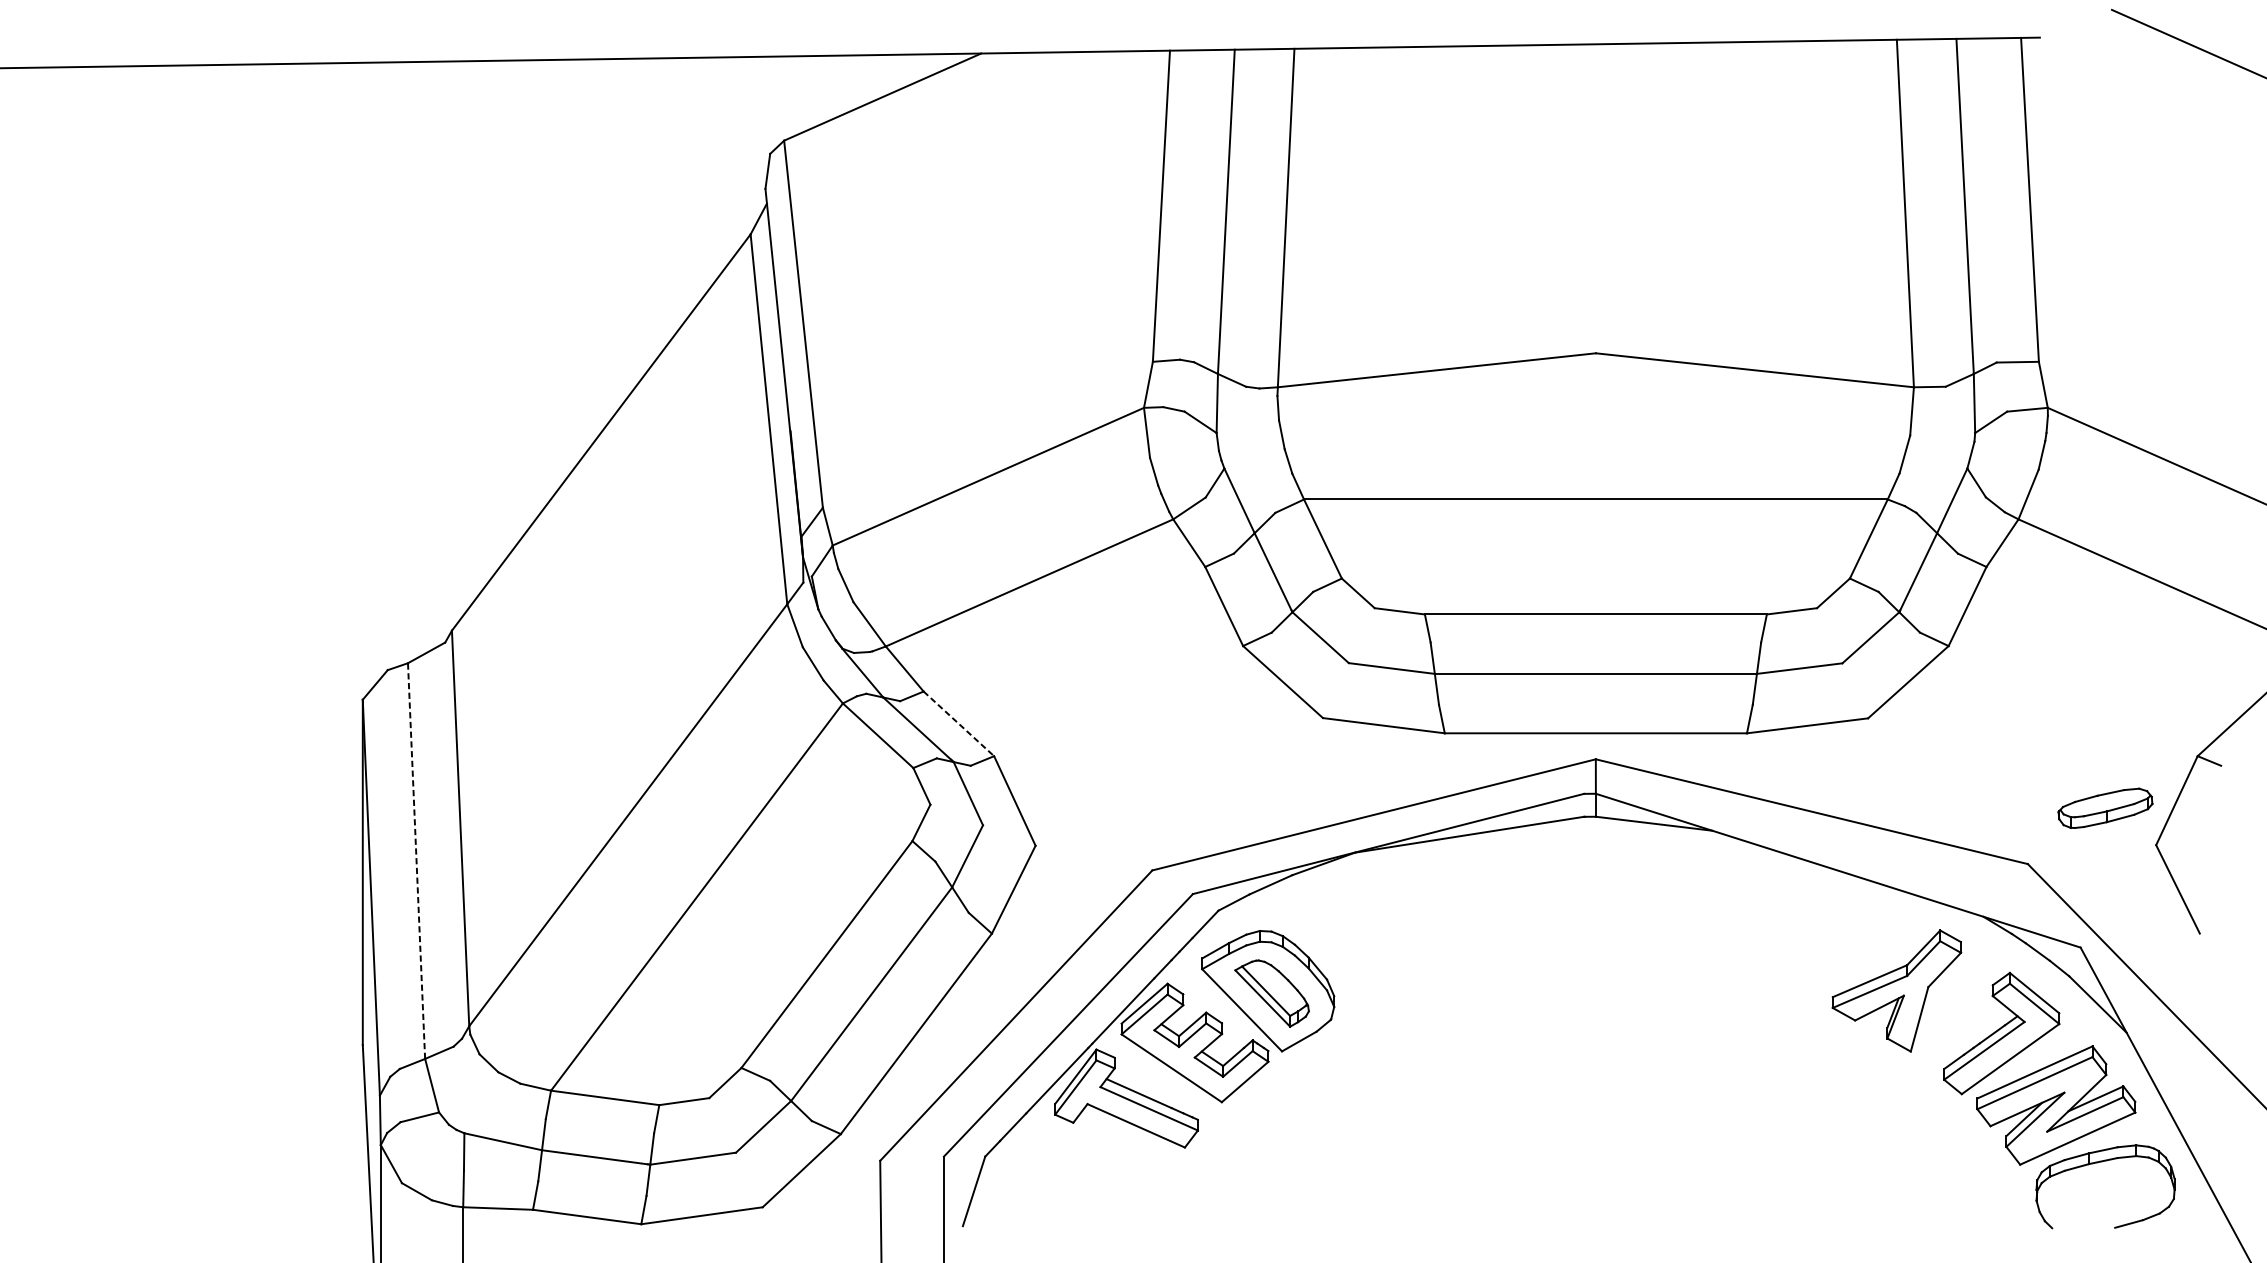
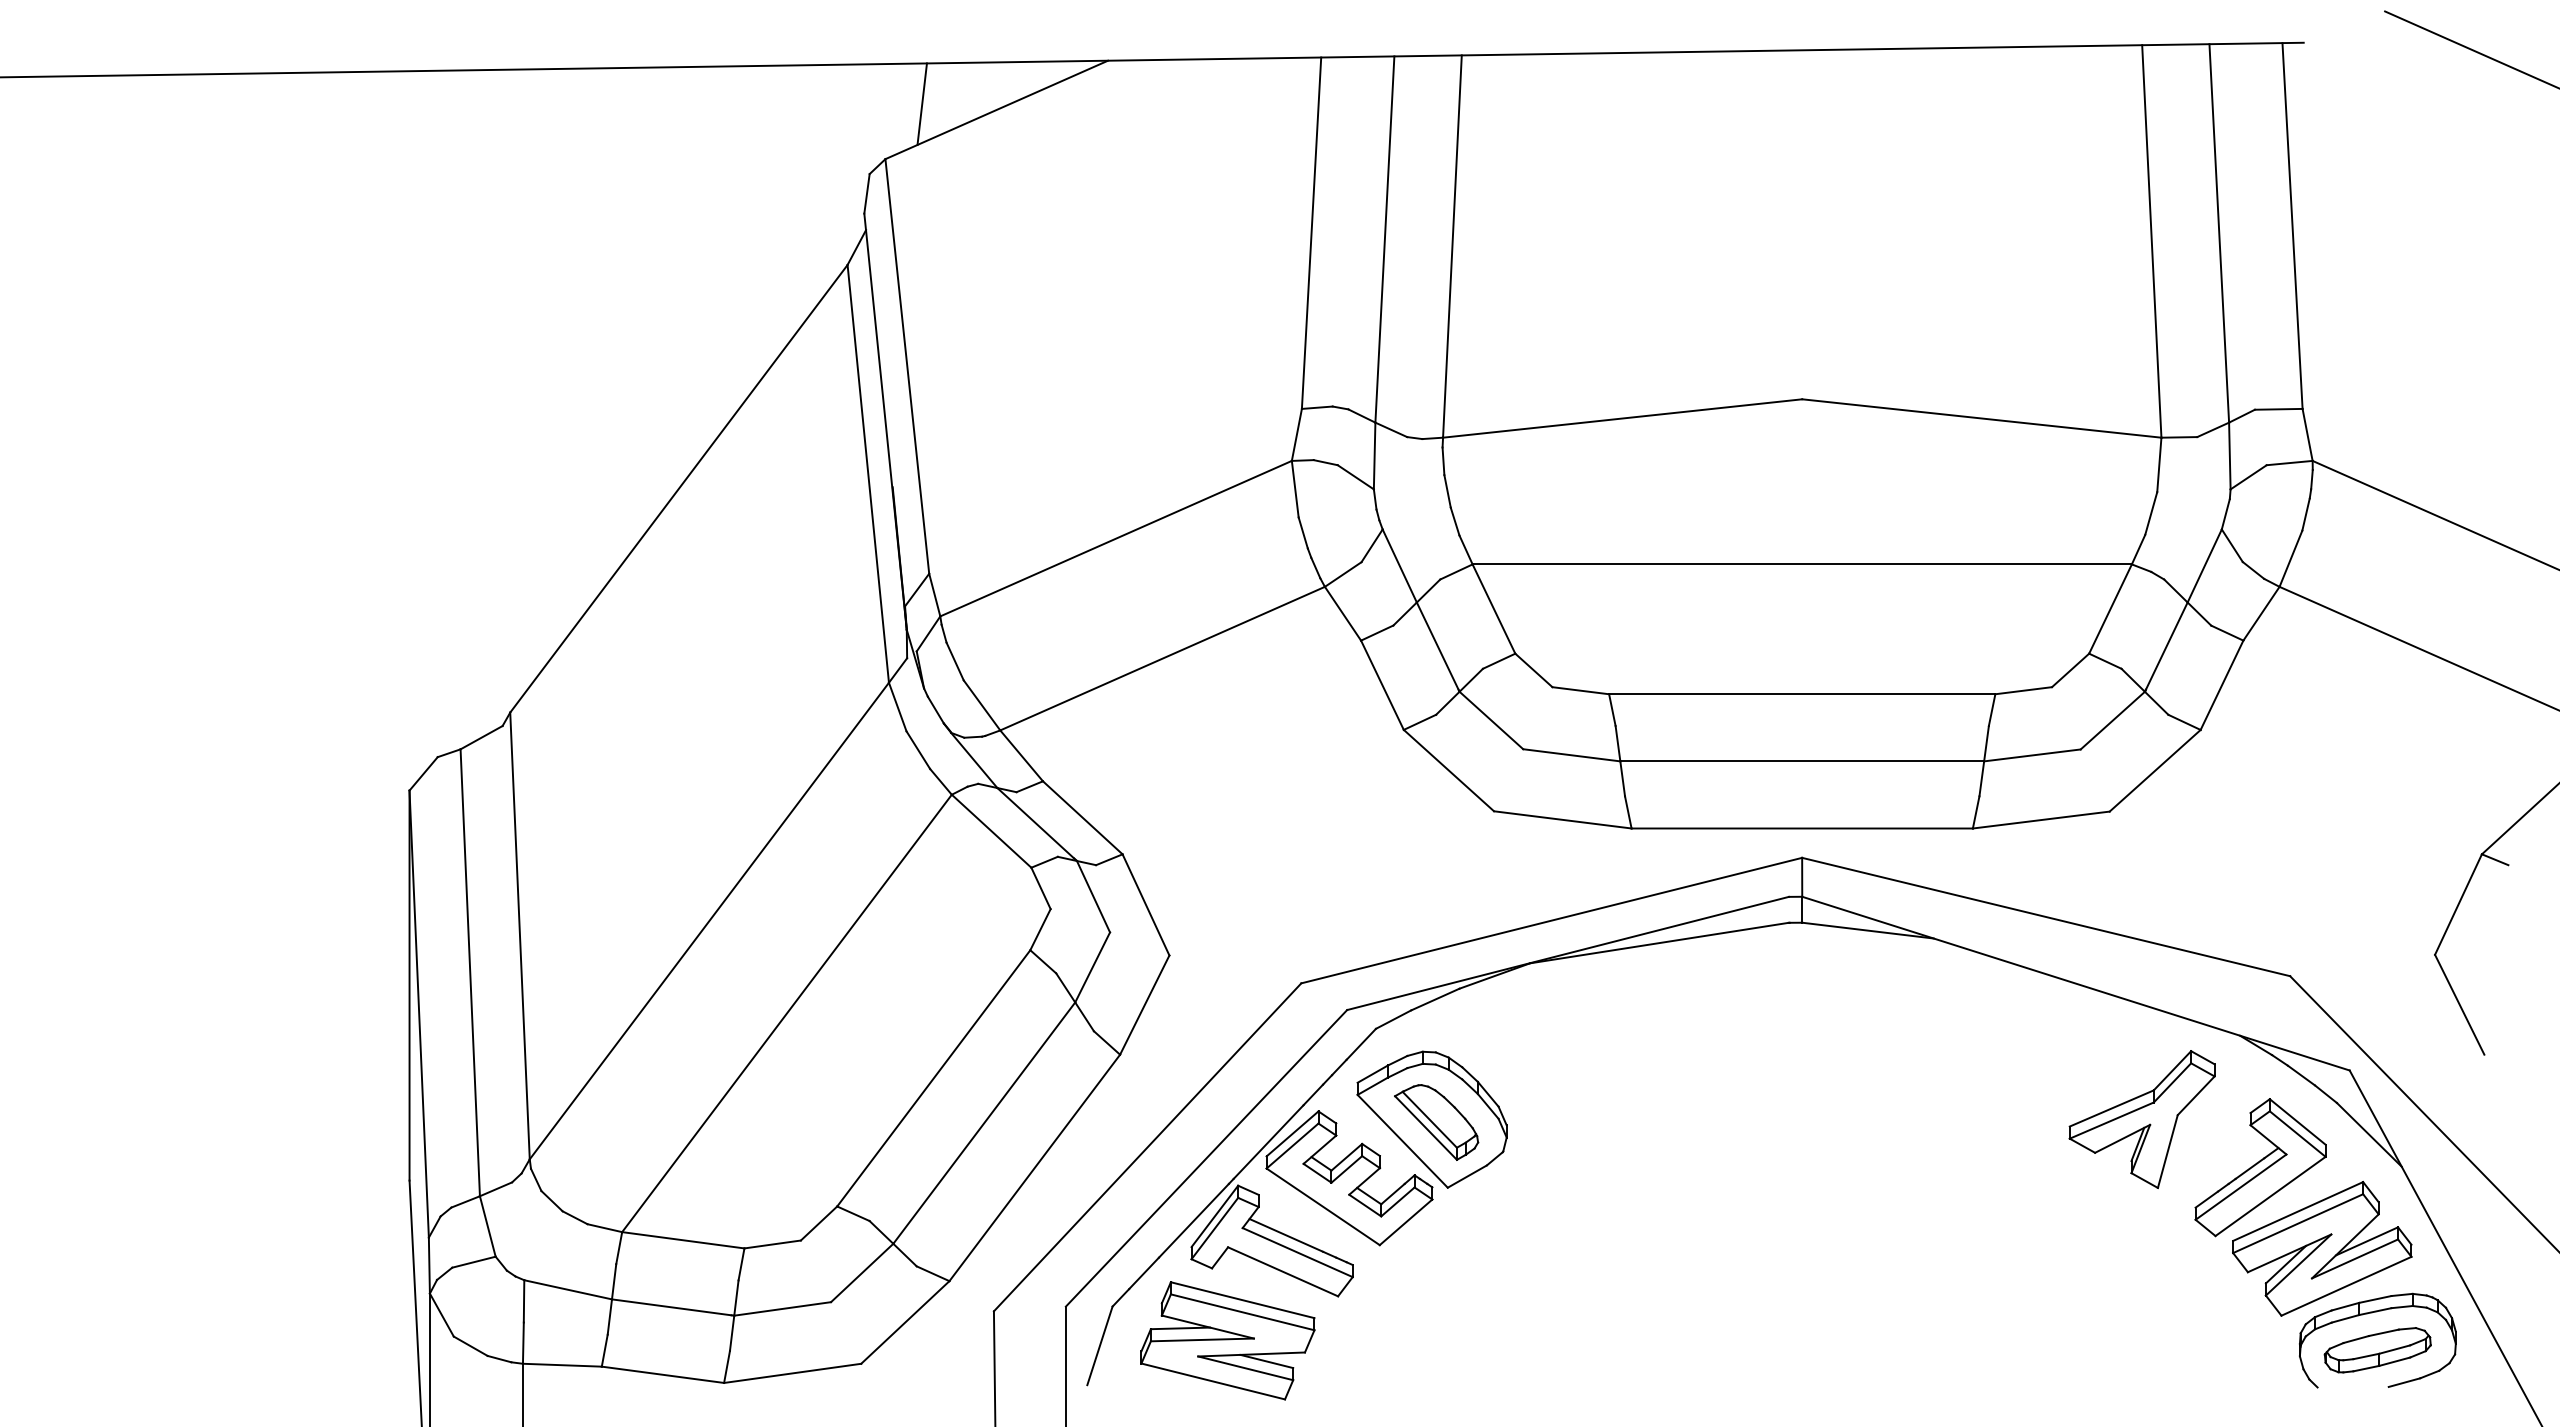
line: (816, 91) -> (921, 103), added
line: (959, 724) -> (1083, 818), dashed -> solid
part: (2105, 808) -> (2377, 1350), moved
line: (416, 860) -> (470, 972), dashed -> solid
part: (1087, 1186) -> (1227, 1340), added

